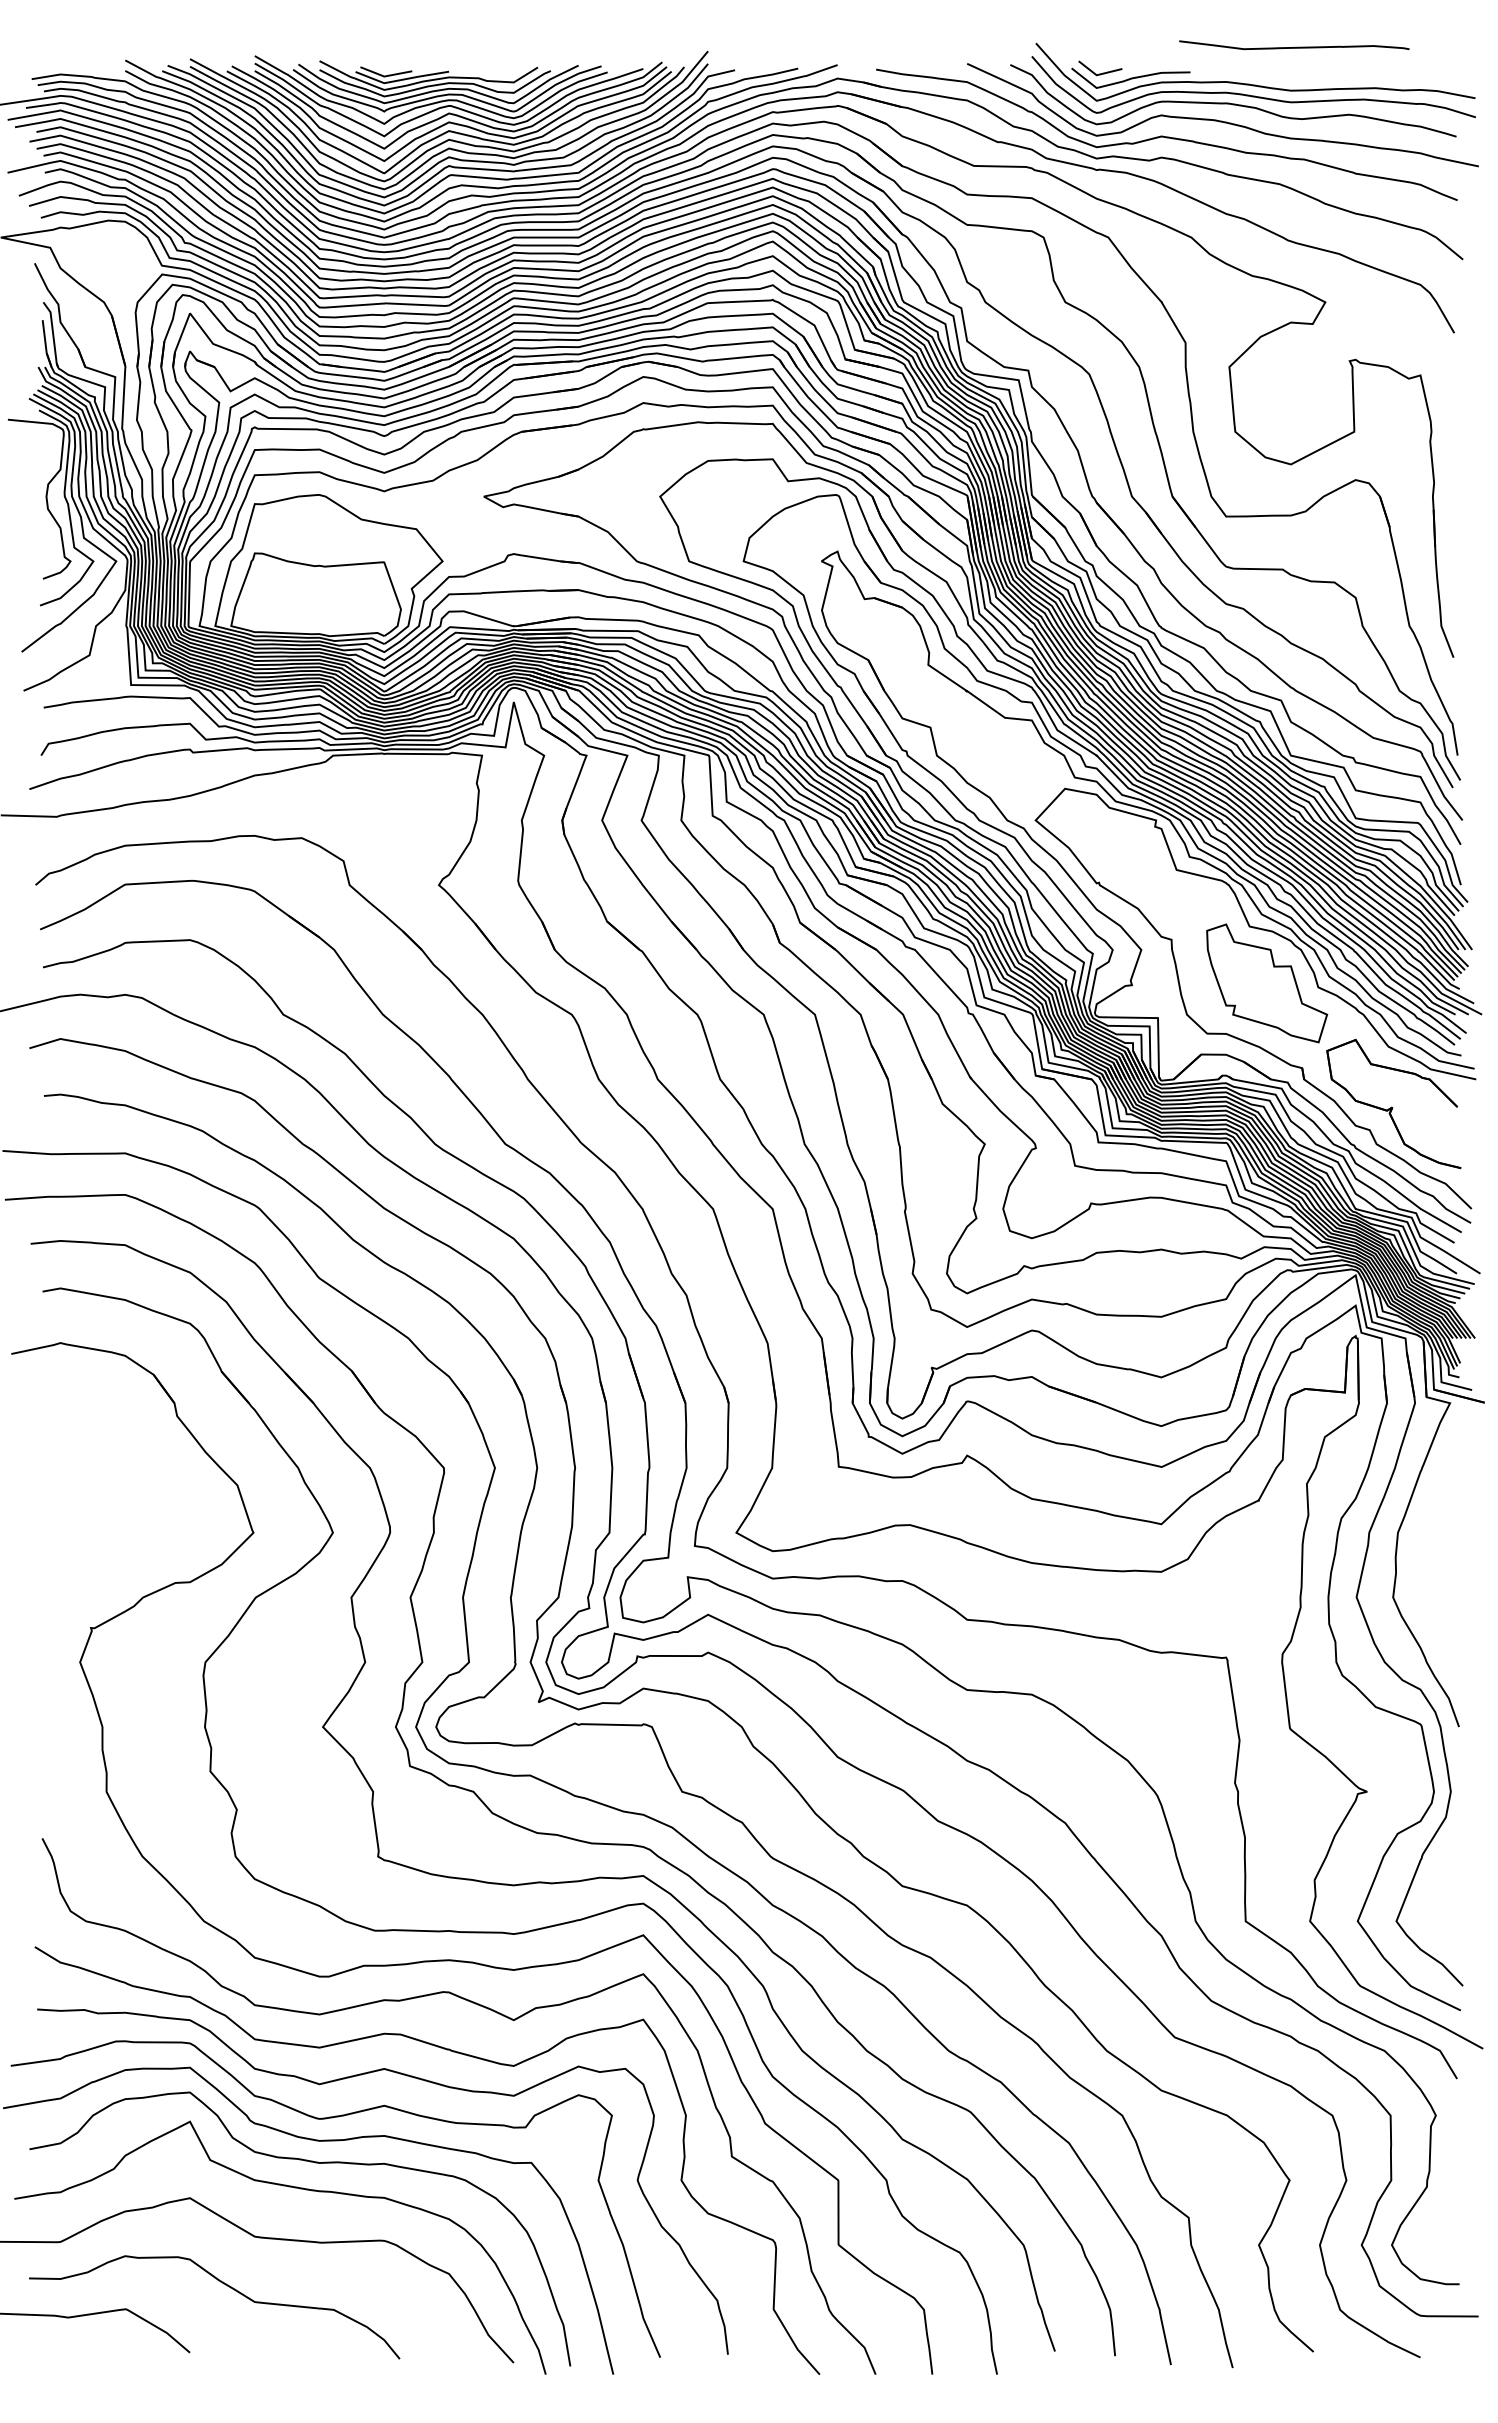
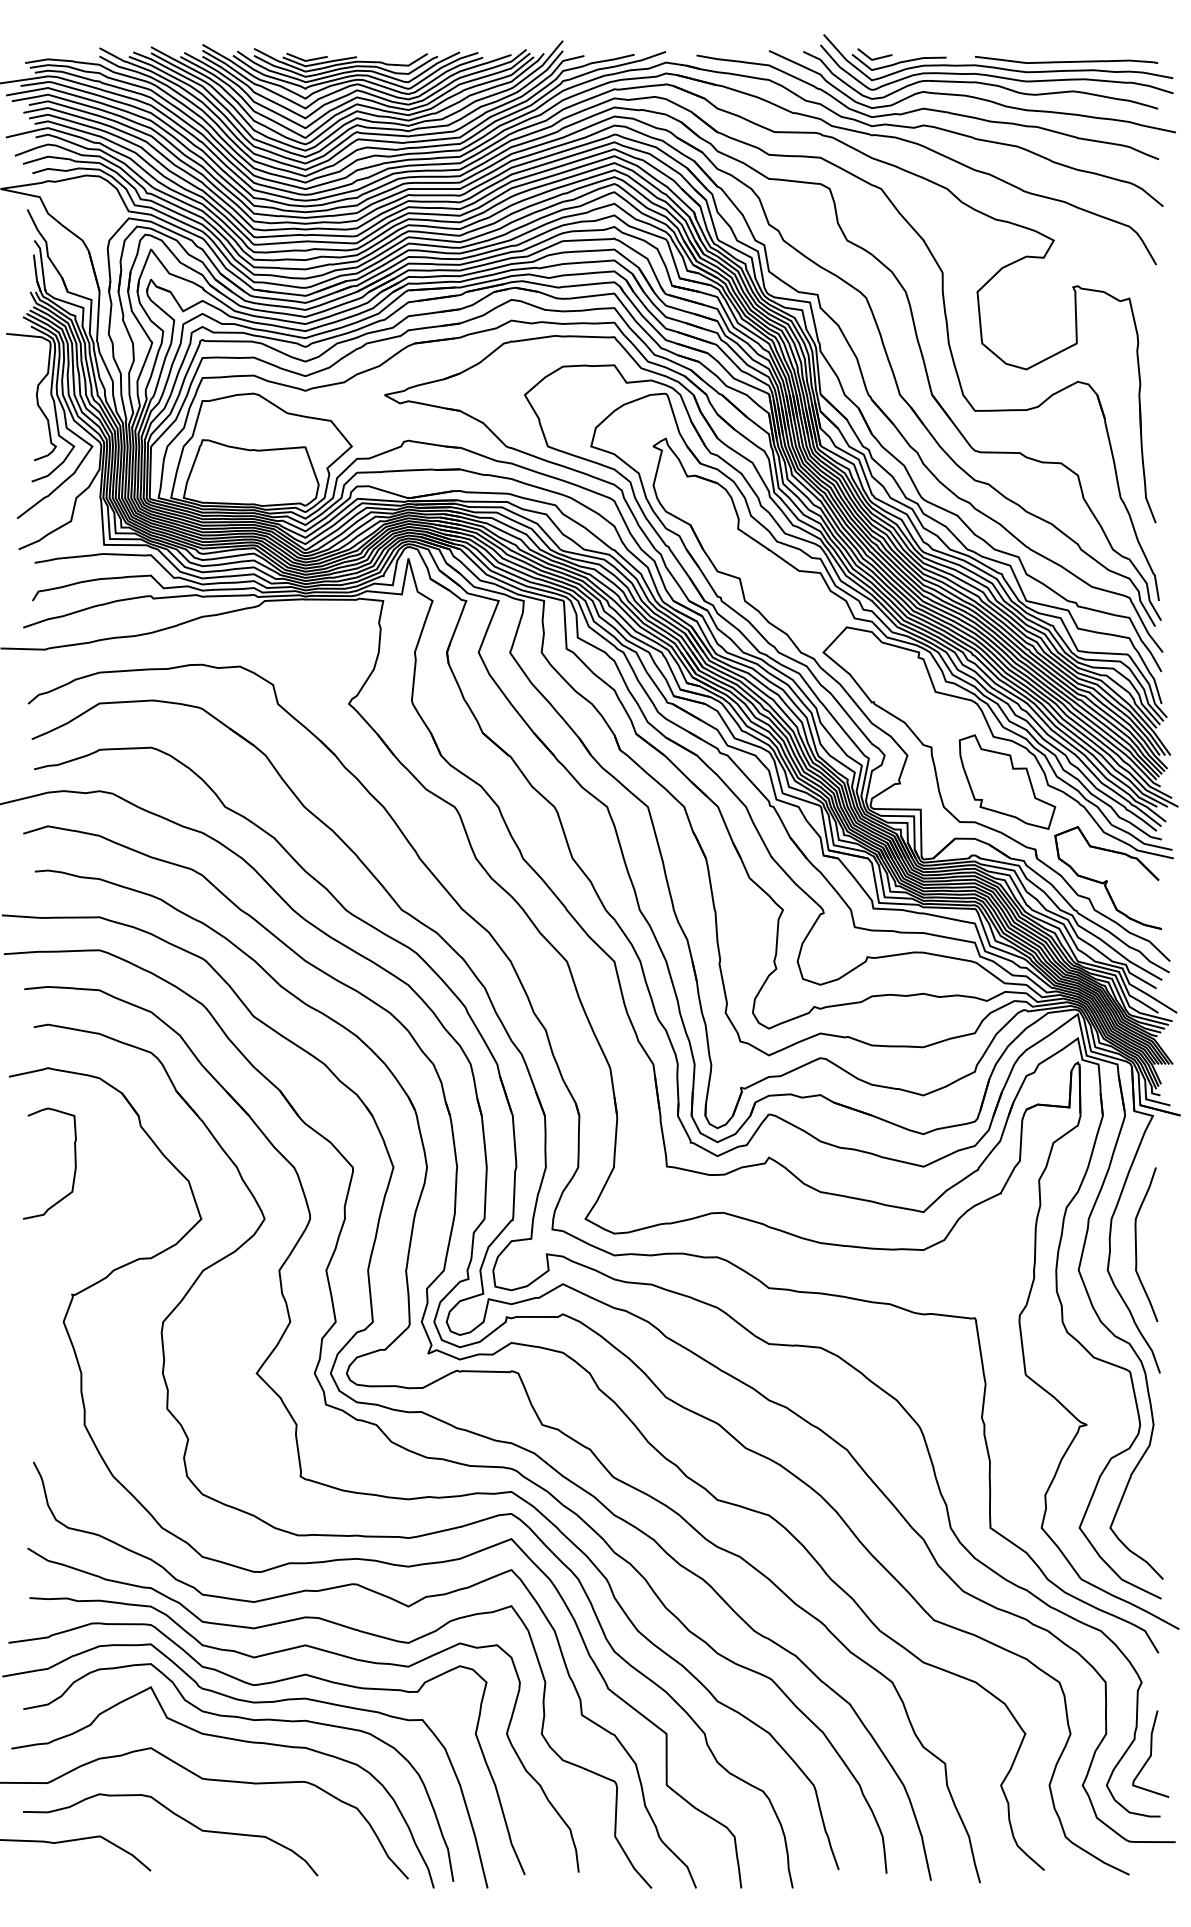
curve: (1295, 46) -> (1067, 60), moved
curve: (94, 1463) -> (75, 1163), added
curve: (1429, 1564) -> (1136, 1244), added
curve: (1447, 2205) -> (1150, 1753), added

